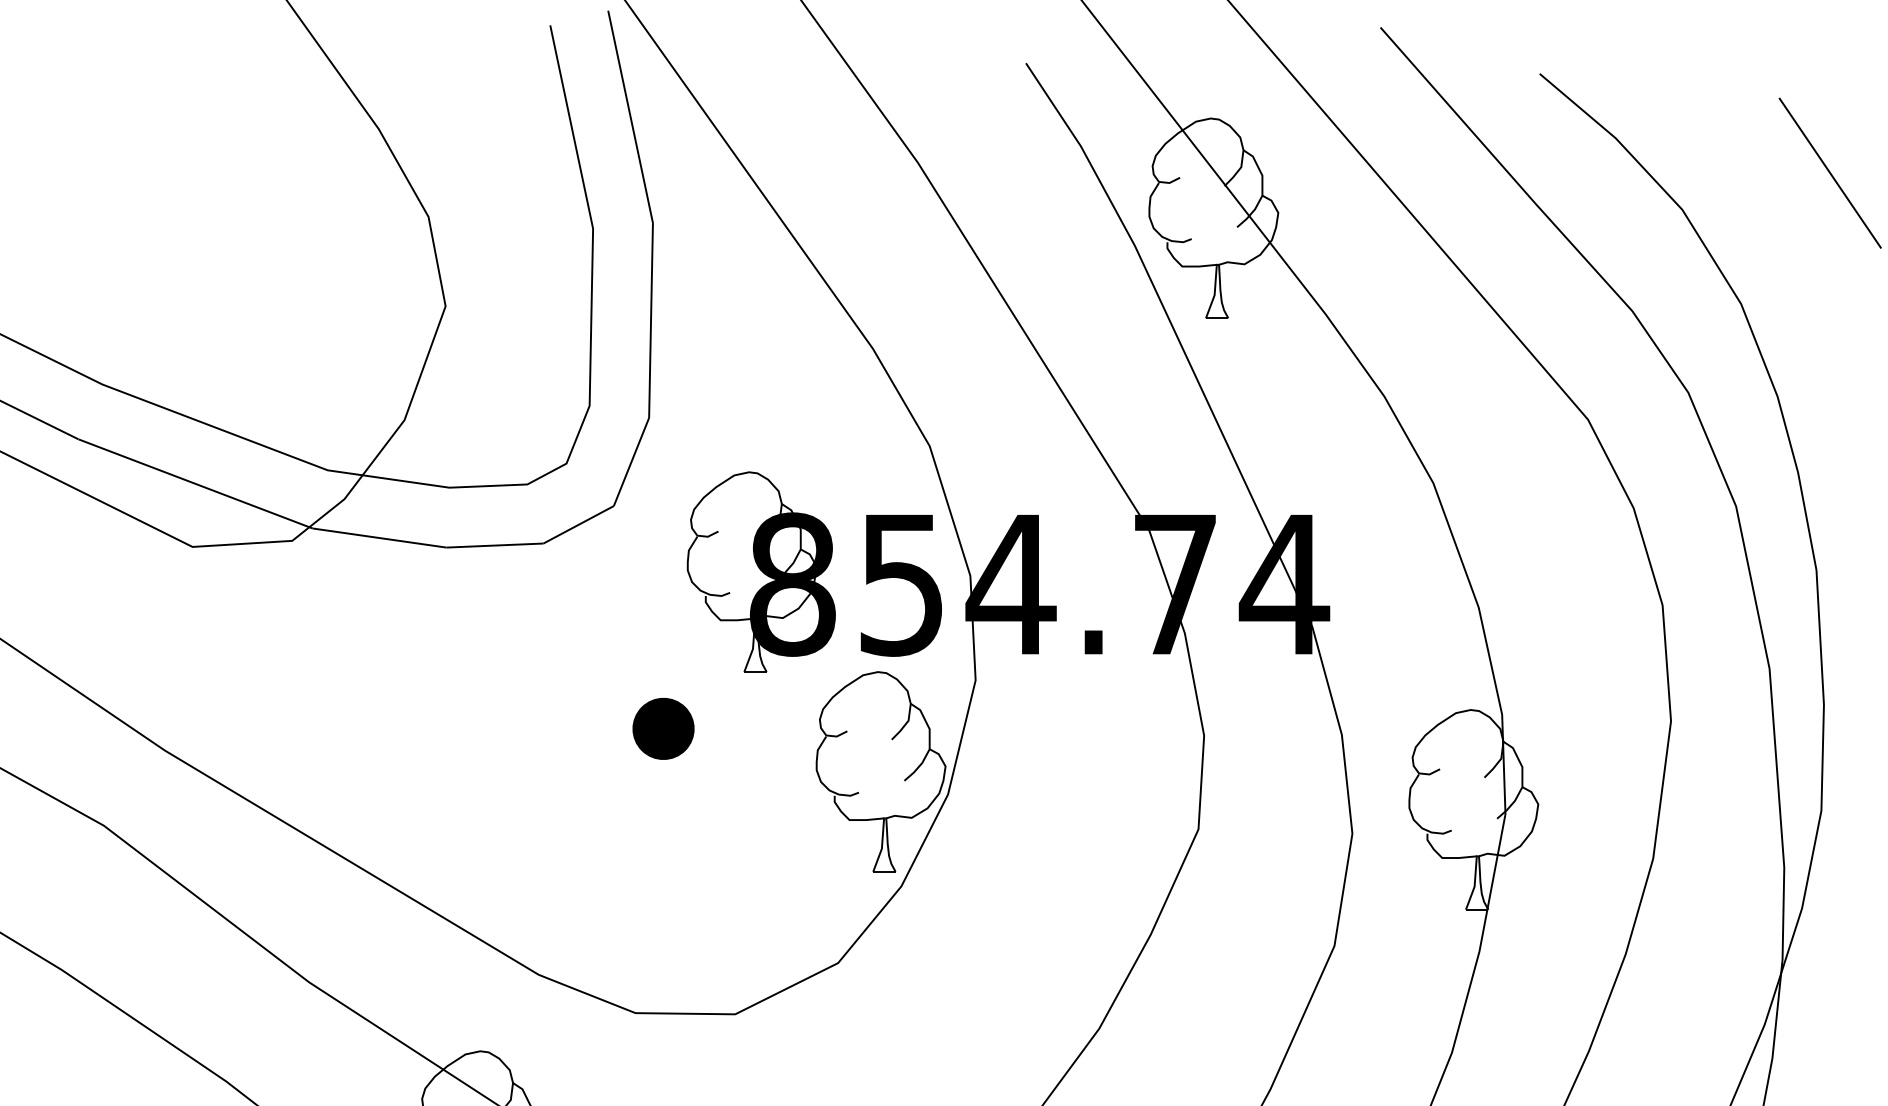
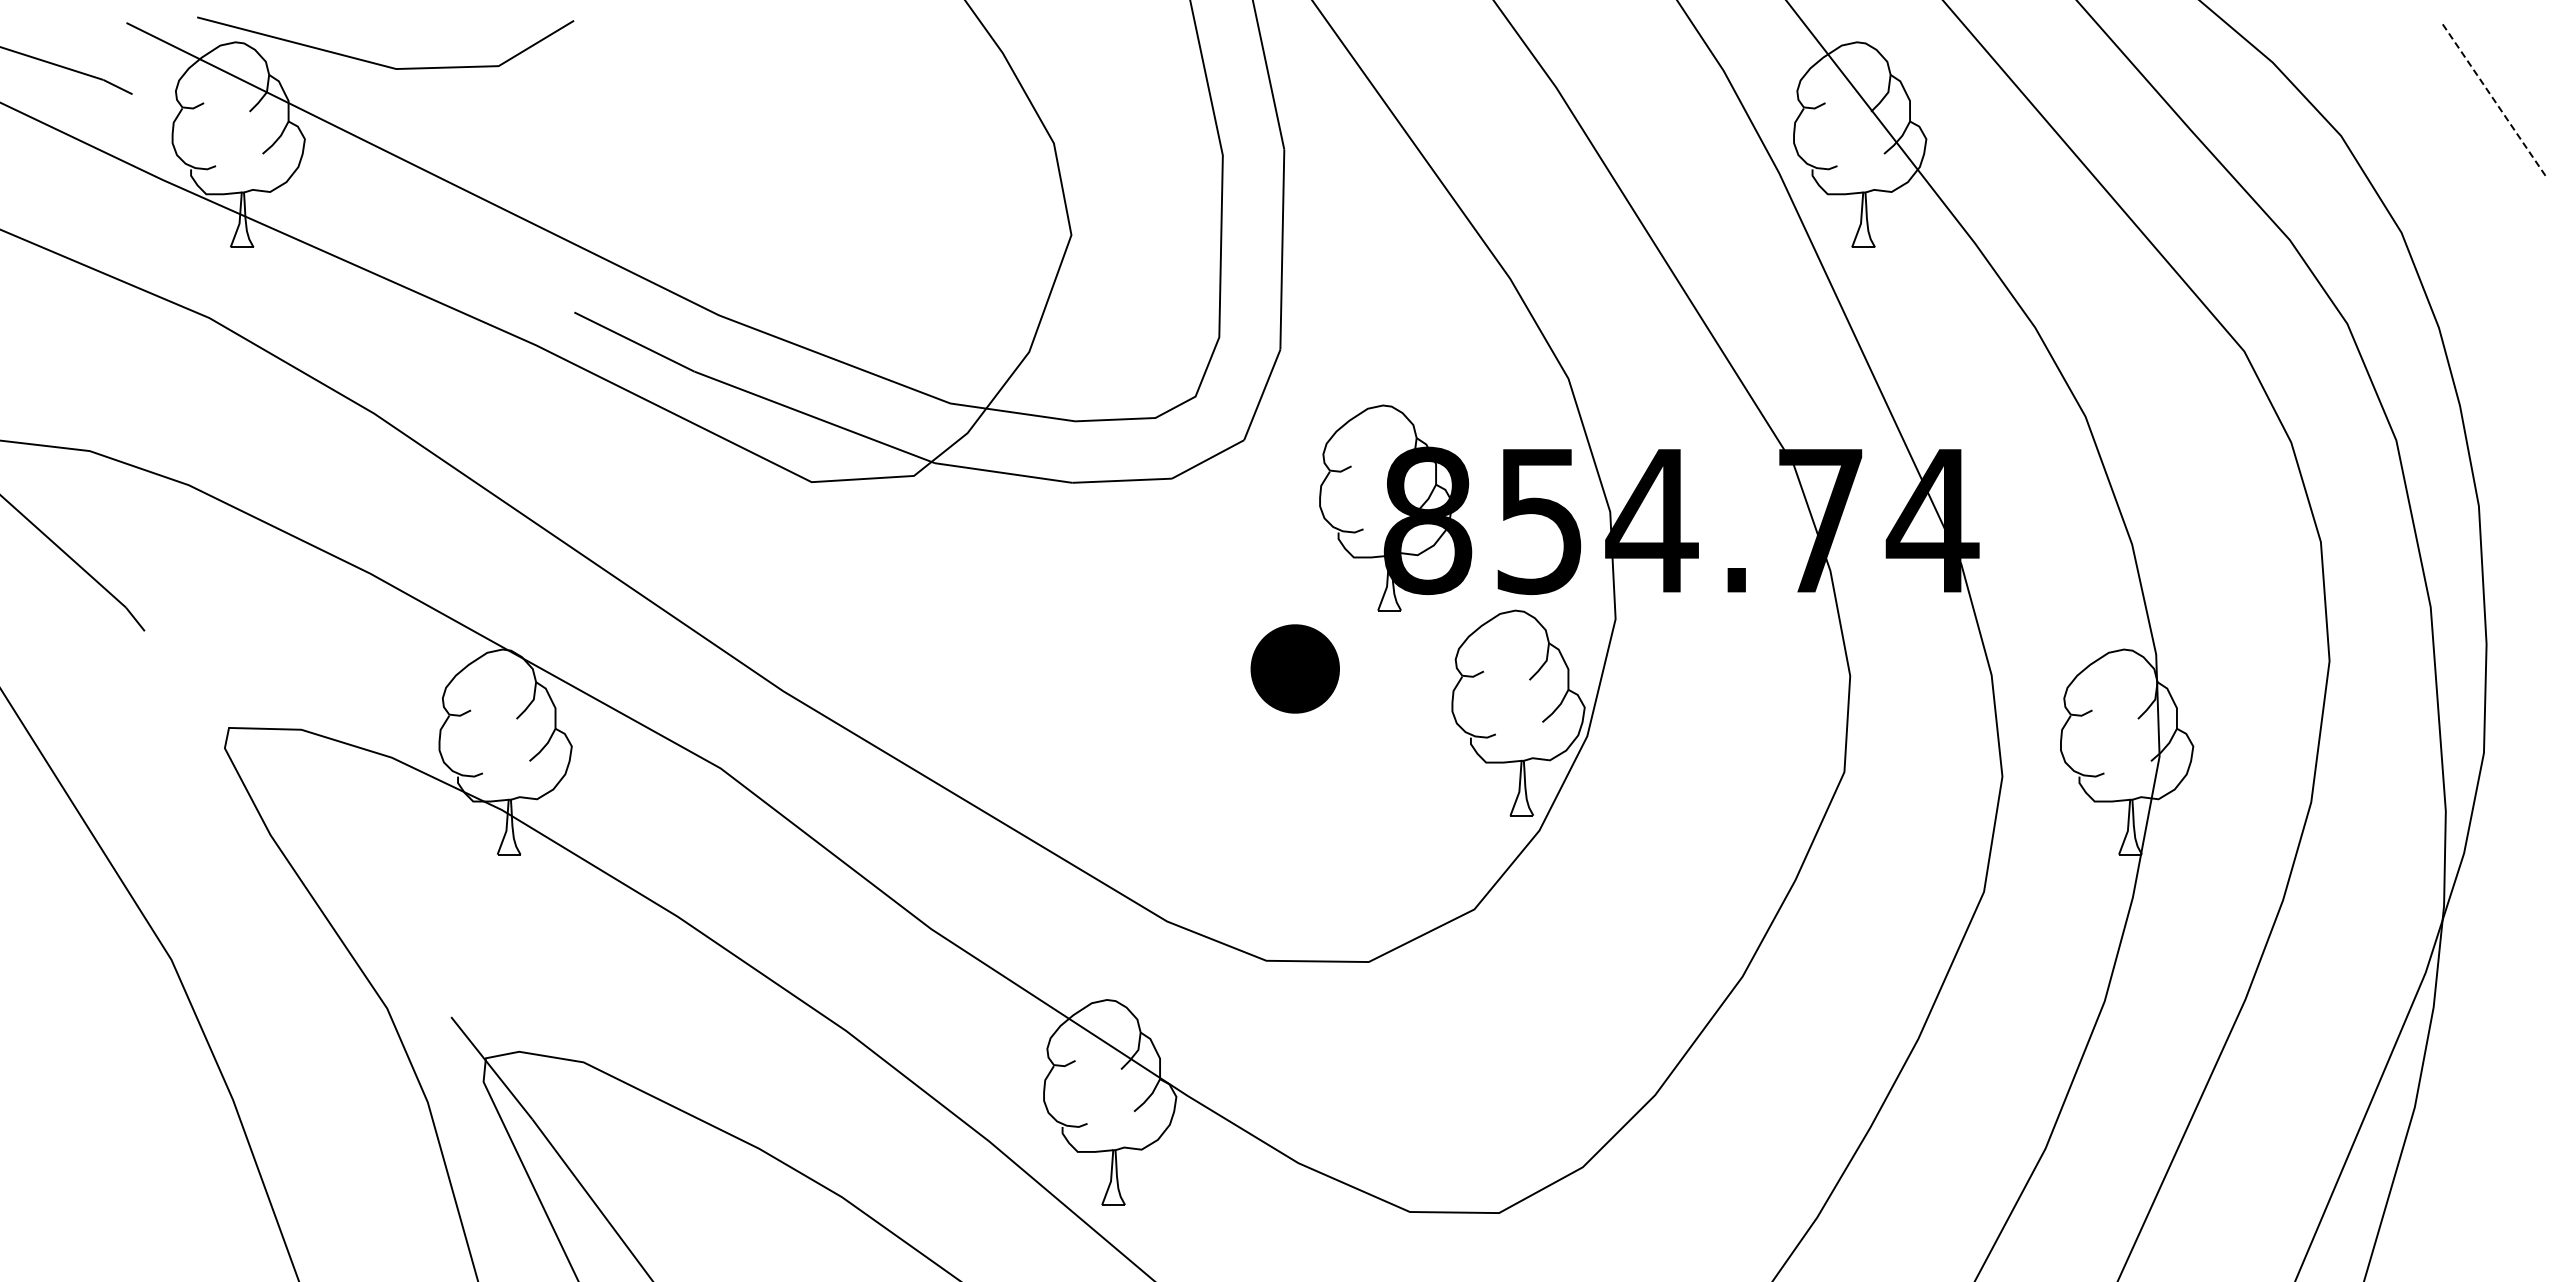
line: (1829, 173) -> (2492, 98), solid -> dashed
part: (662, 728) -> (1294, 668), size x1.4

